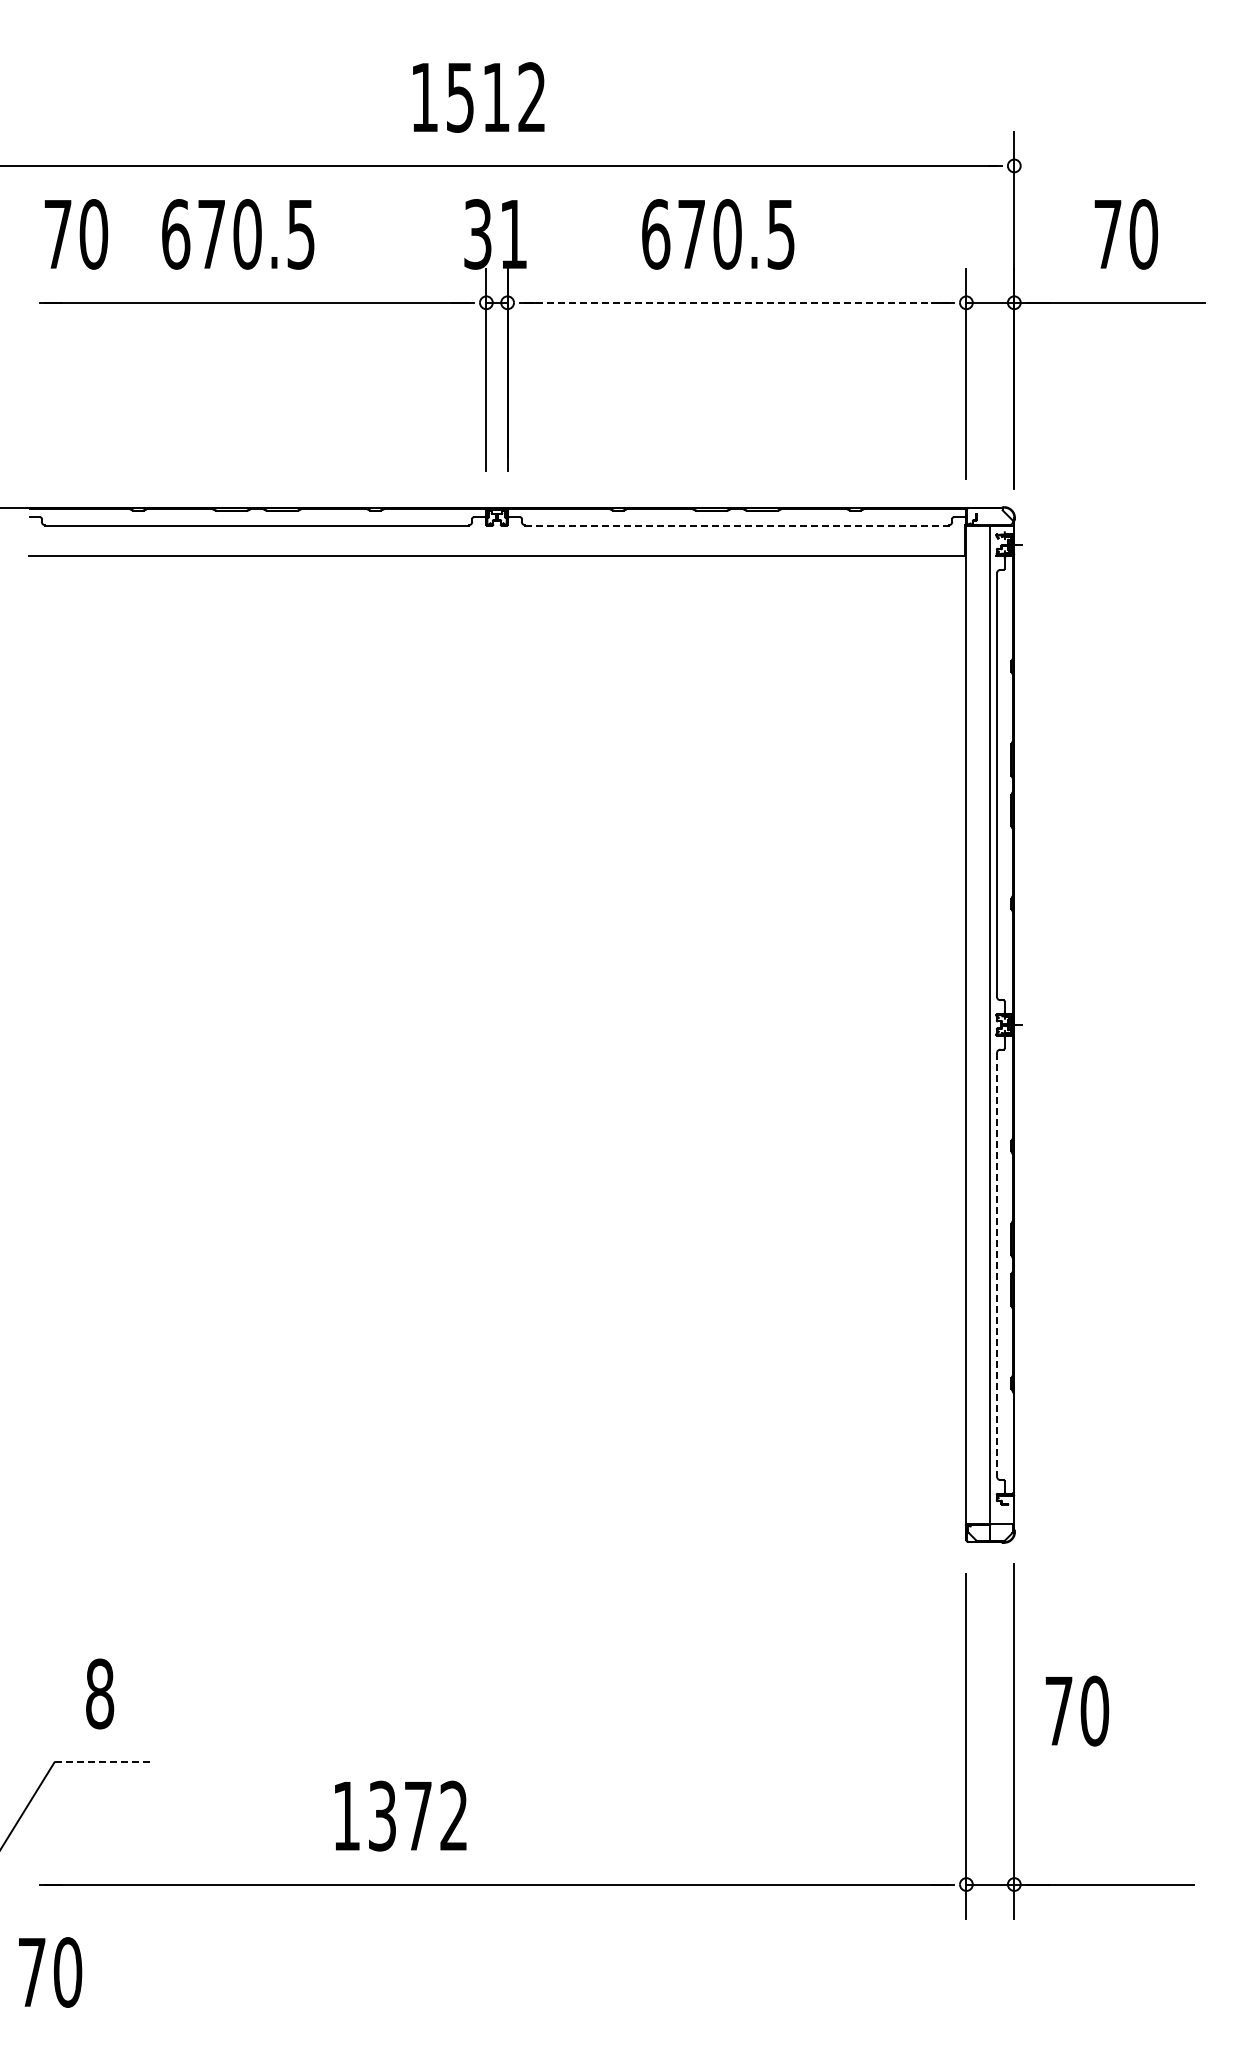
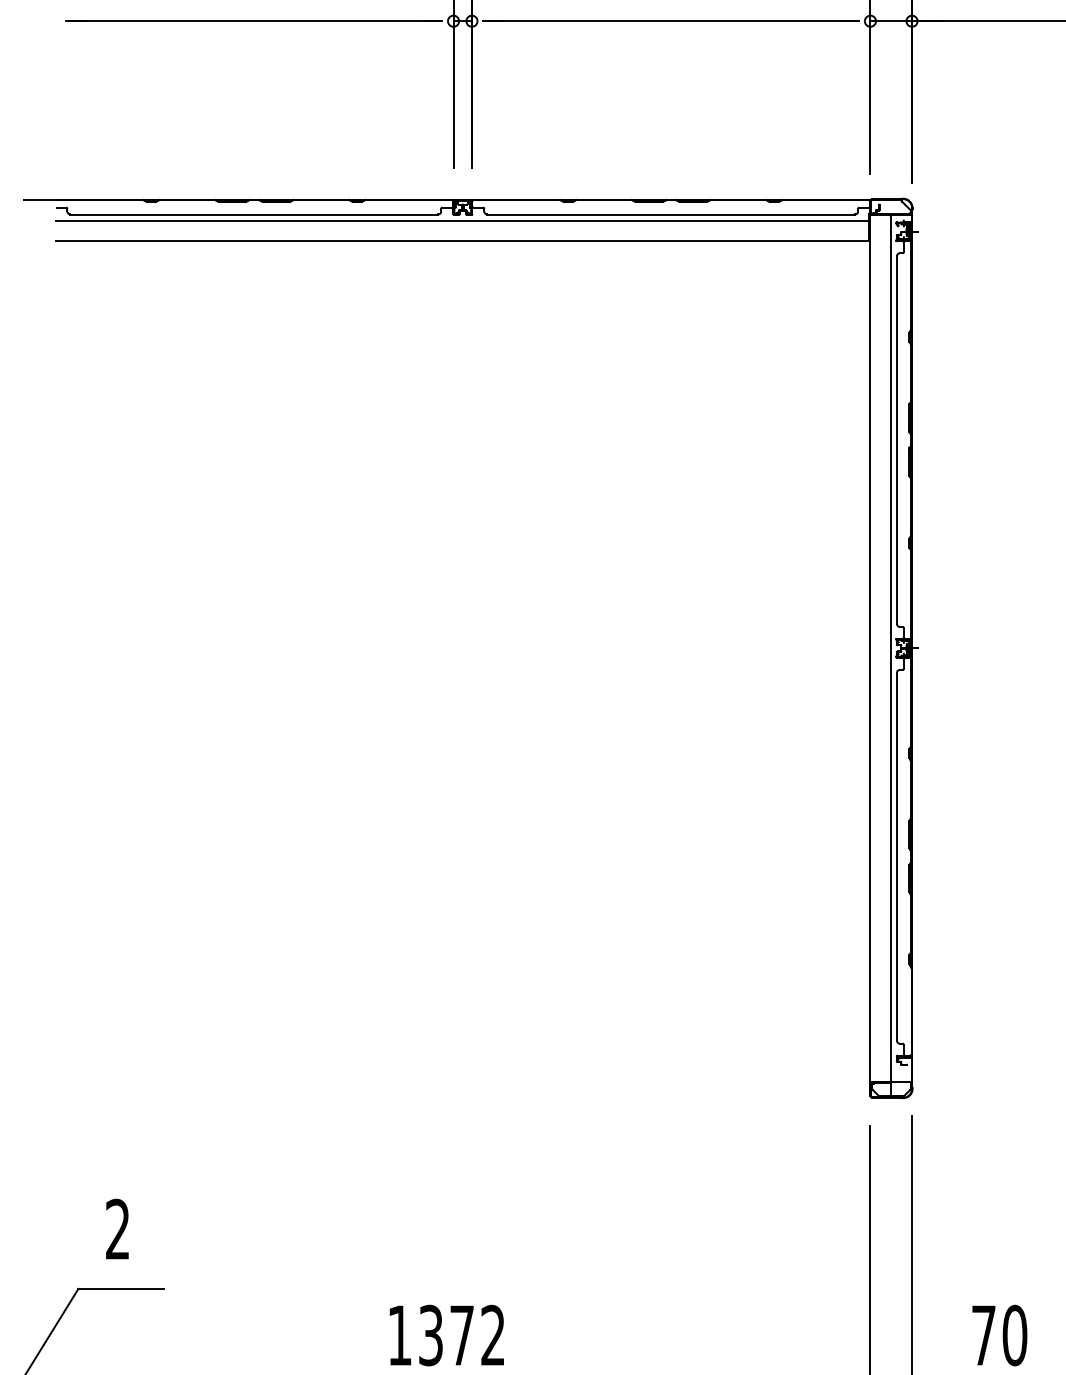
line: (737, 302) -> (671, 20), dashed -> solid
line: (737, 525) -> (671, 214), dashed -> solid
line: (496, 532) -> (462, 220), added
line: (996, 1264) -> (896, 856), dashed -> solid
text: (100, 1693) -> (118, 1229), 8 -> 2
text: (1077, 1710) -> (999, 1335), moved
line: (104, 1762) -> (121, 1288), dashed -> solid
text: (400, 1815) -> (446, 1335), moved

